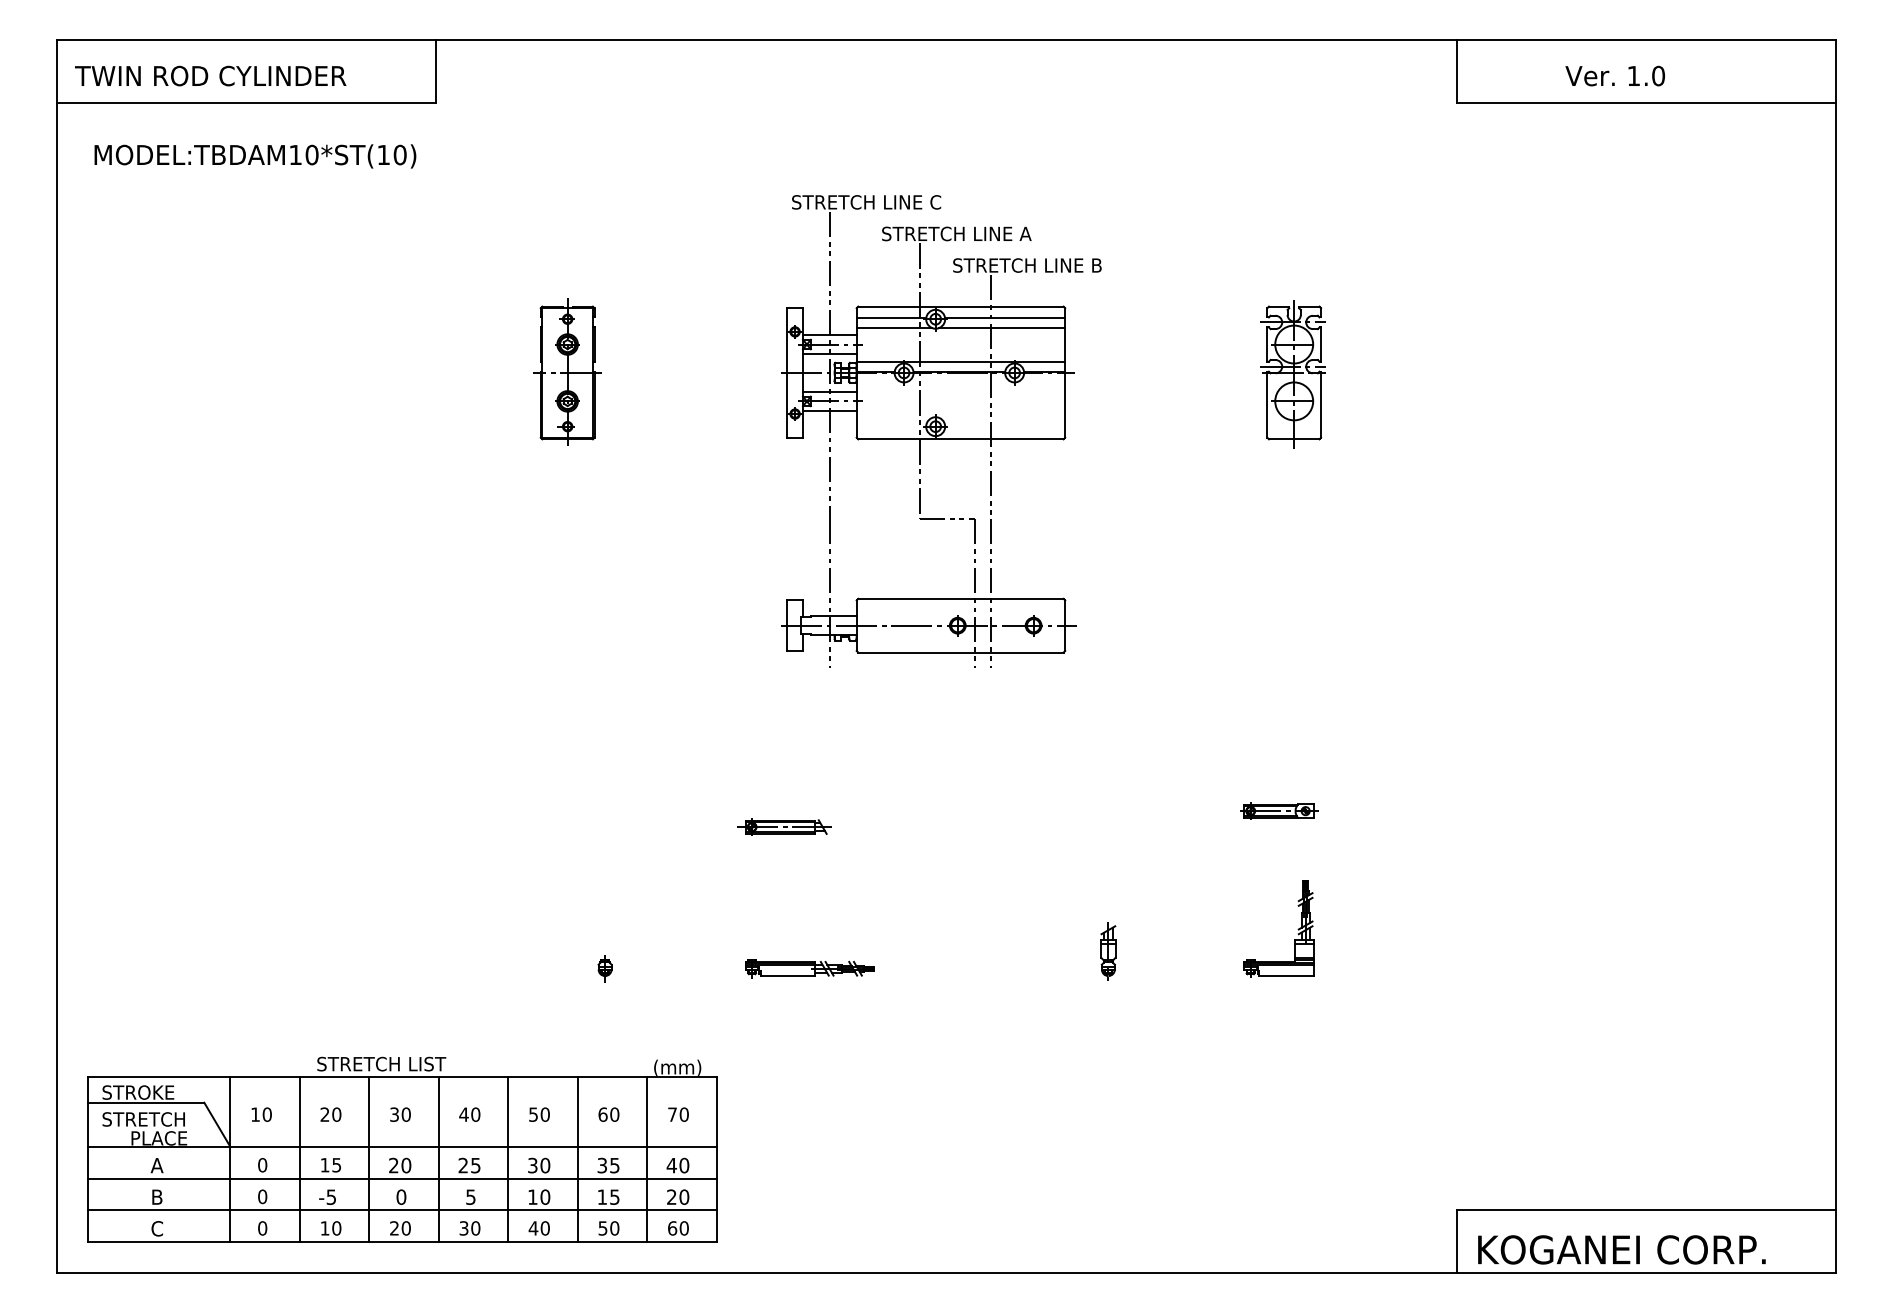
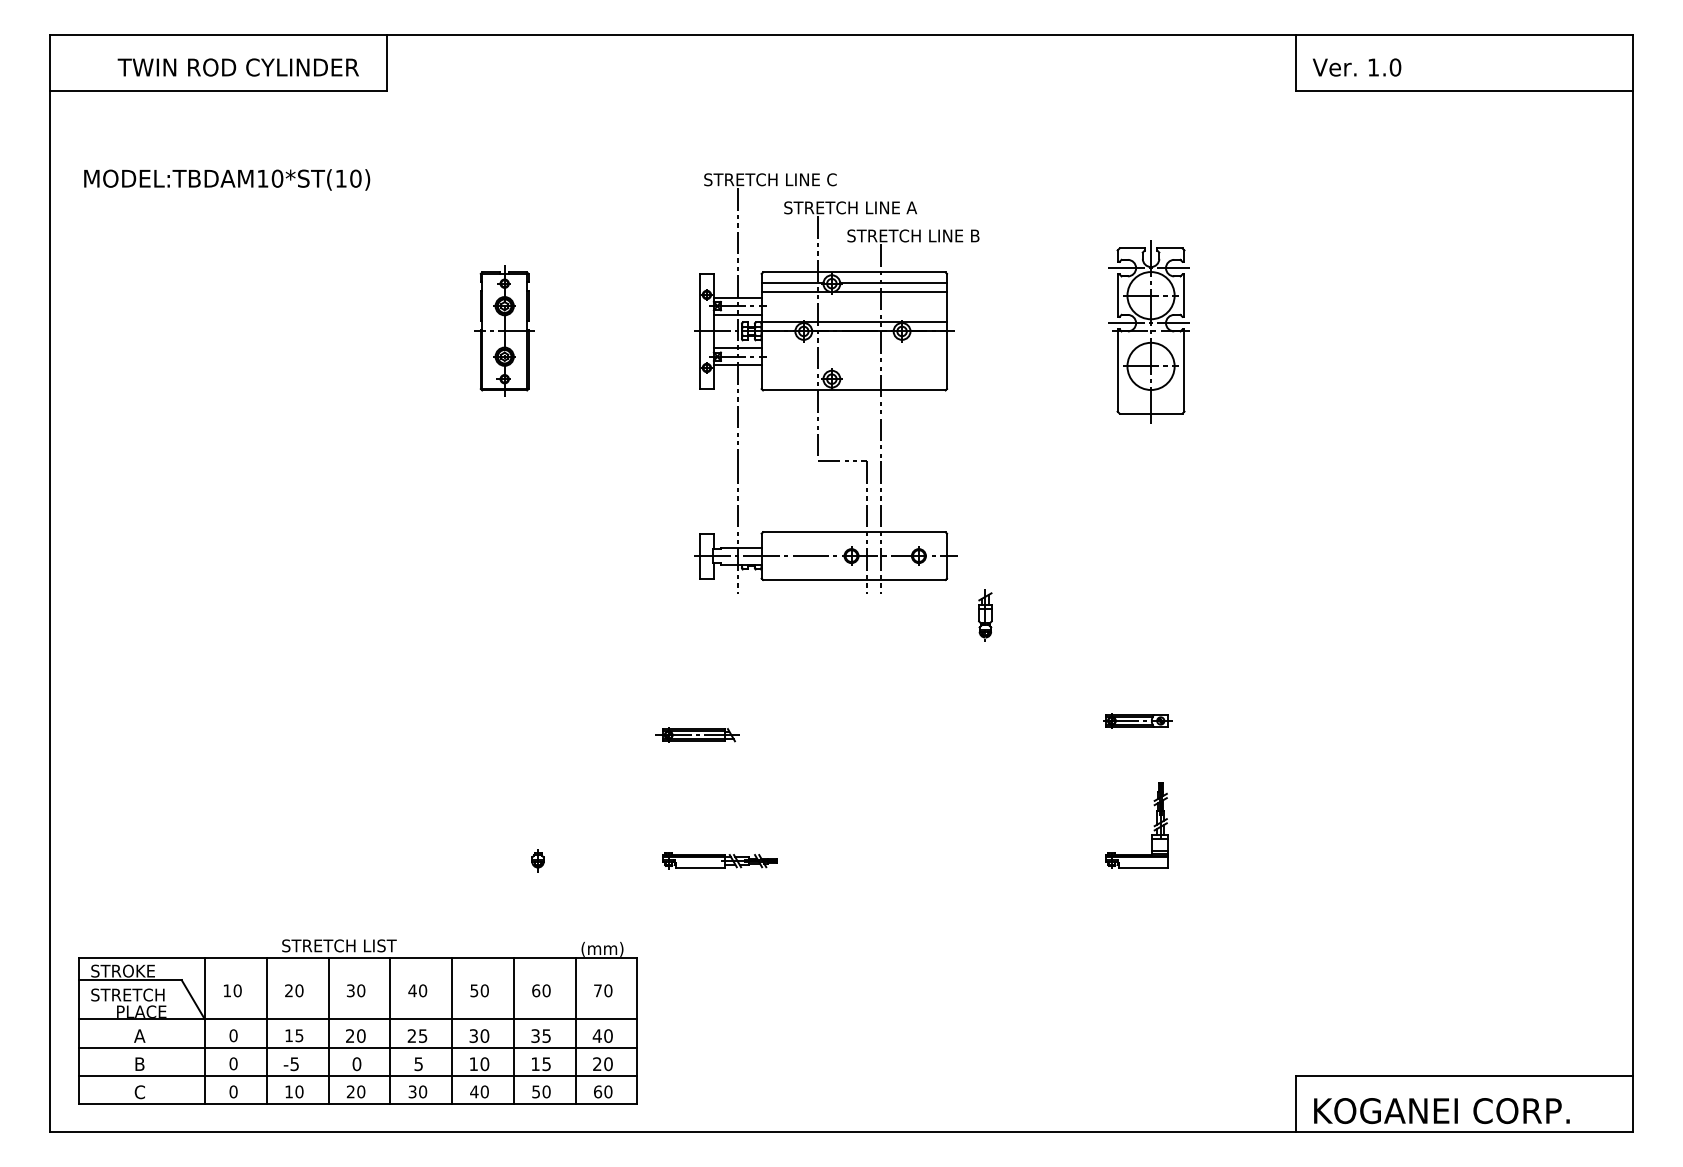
text: (209, 76) -> (237, 67), moved
text: (1615, 76) -> (1357, 67), moved
text: (255, 155) -> (227, 179), moved
part: (1292, 374) -> (1149, 332), size x1.4
part: (1108, 951) -> (985, 615), moved

